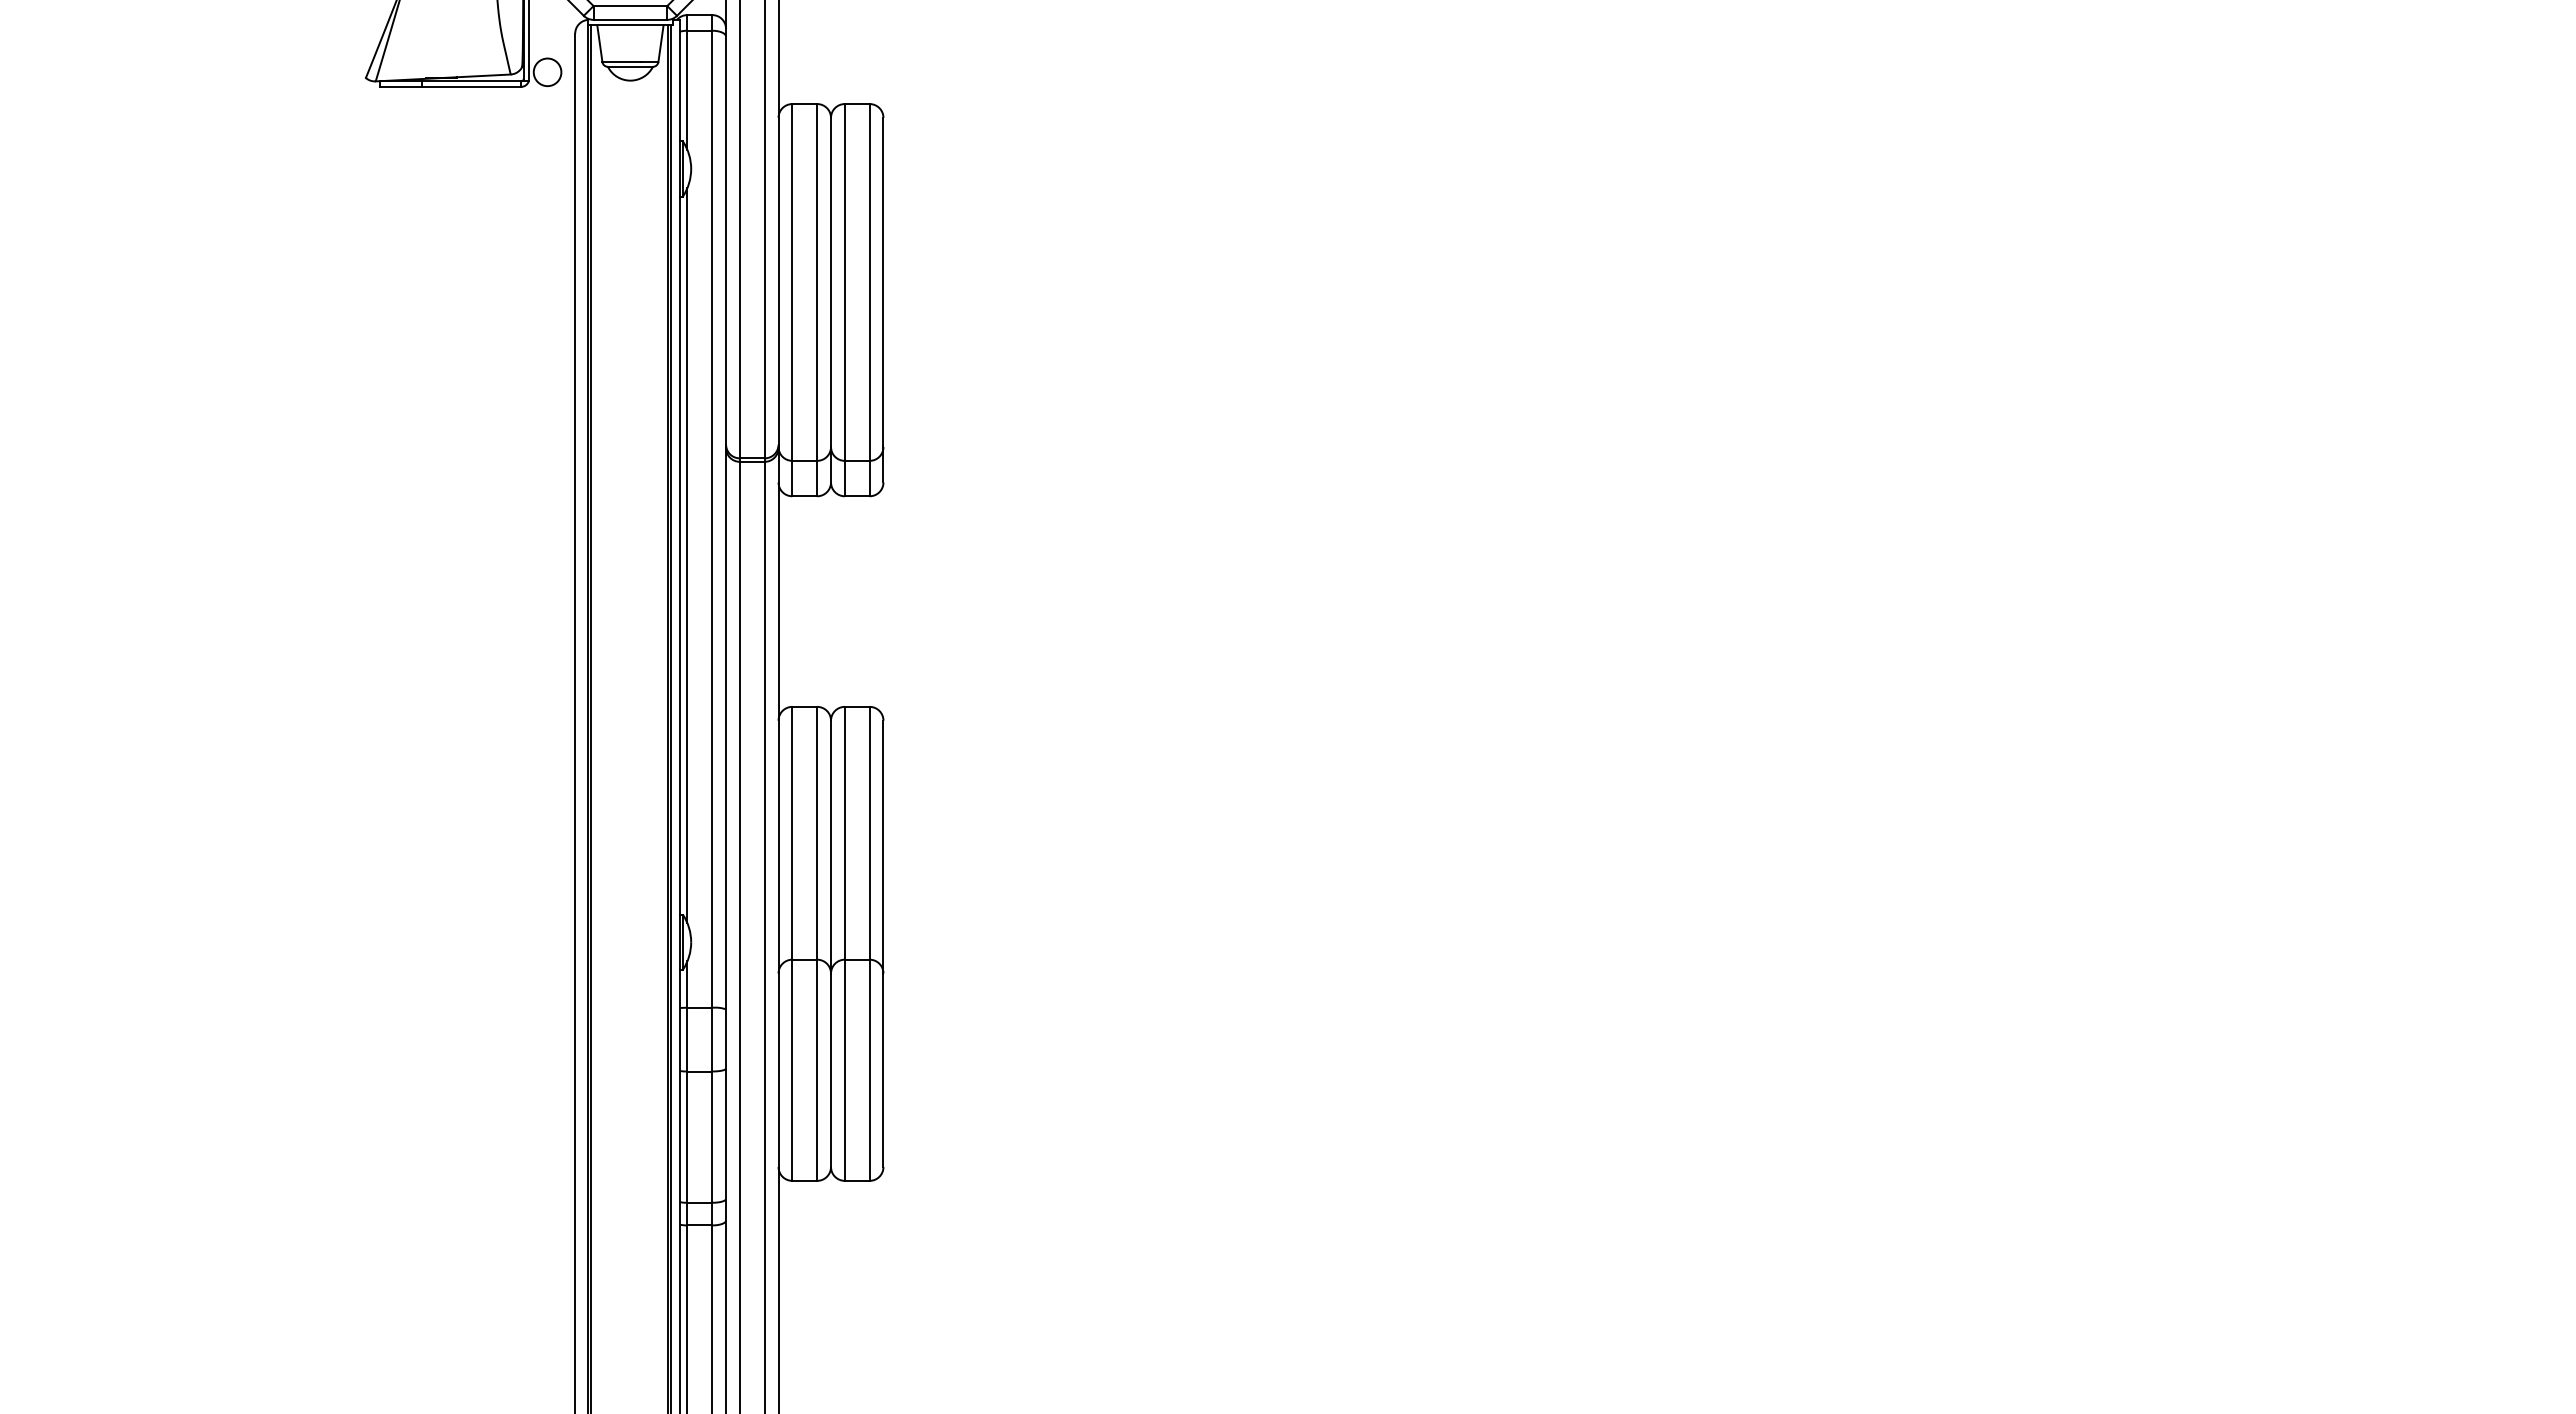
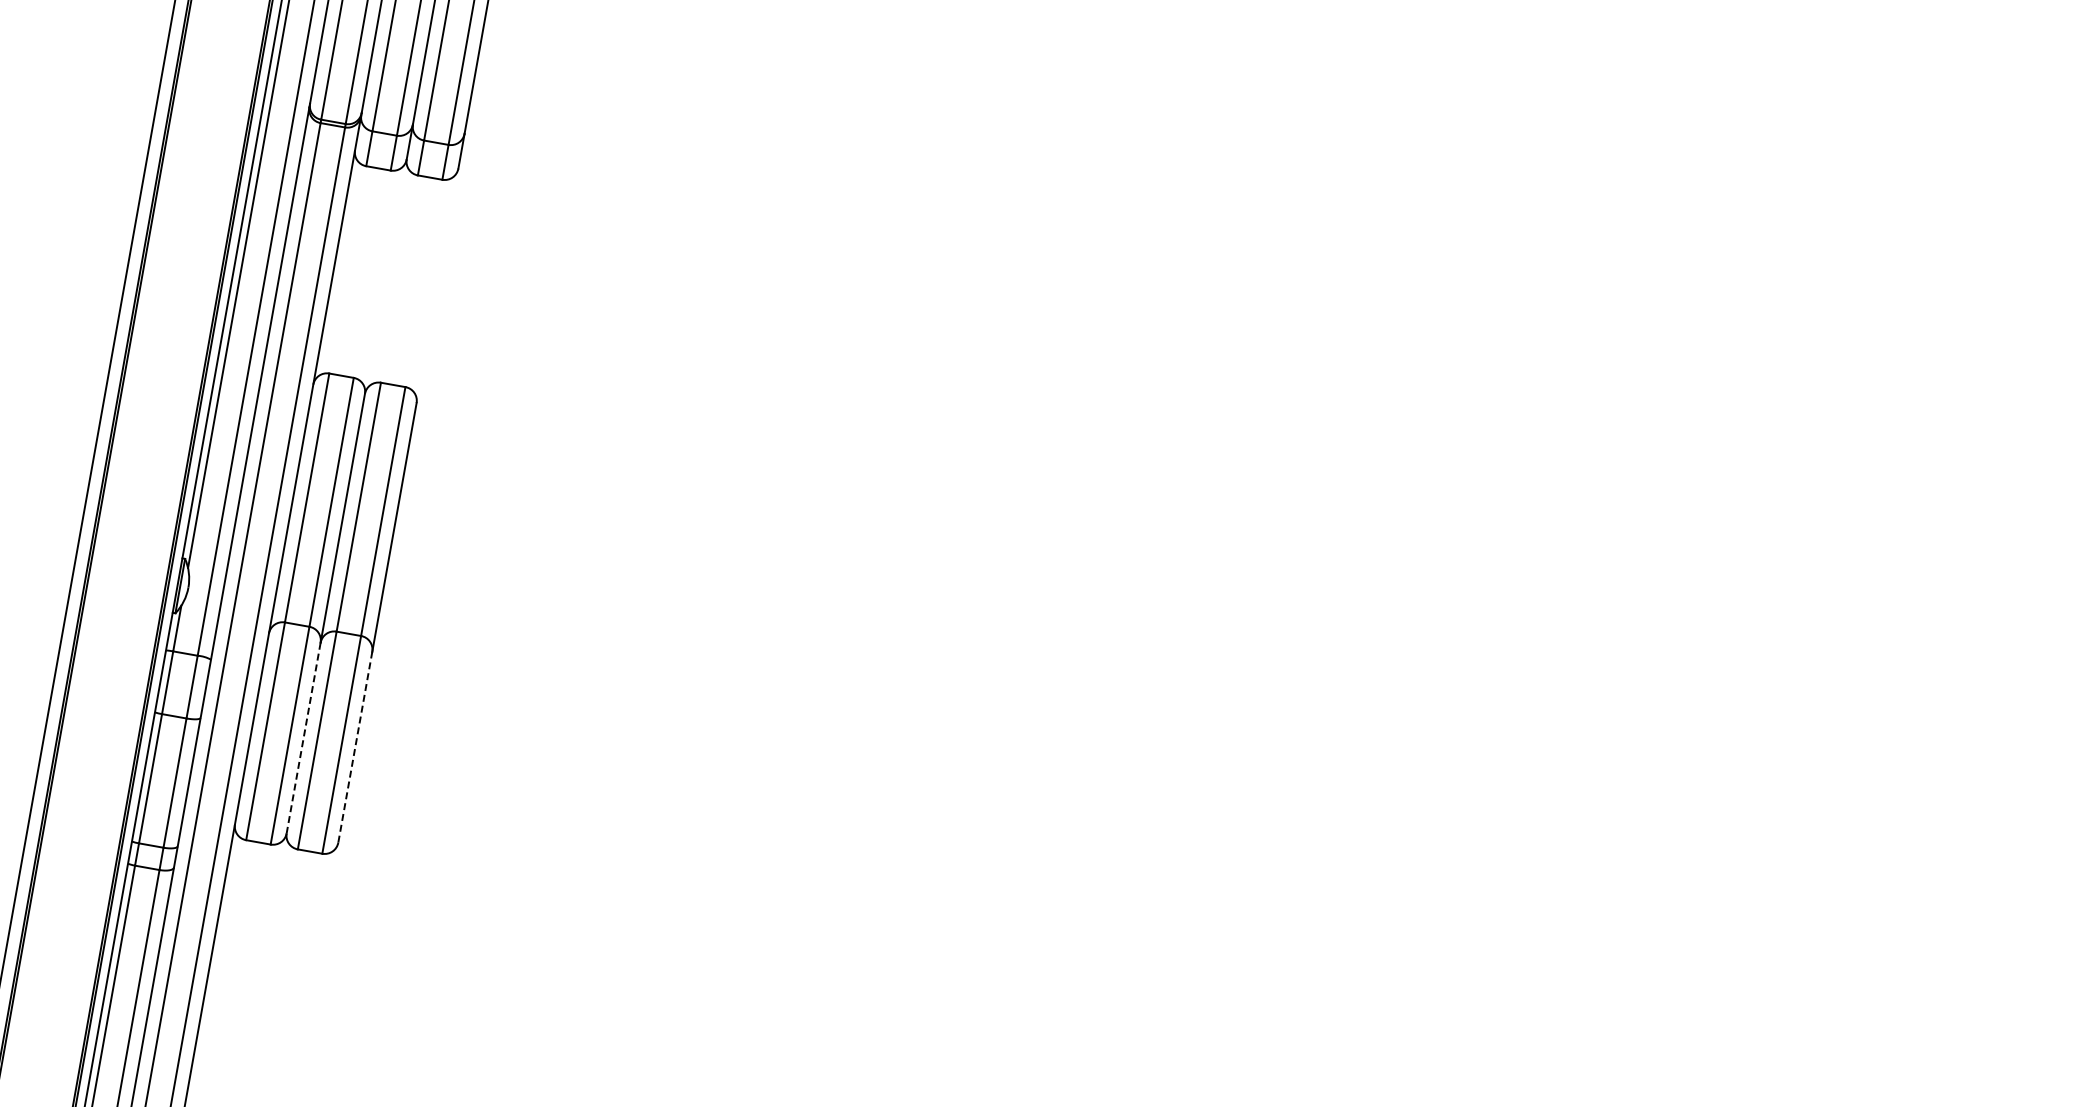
line: (831, 1070) -> (304, 738), solid -> dashed
line: (883, 1070) -> (355, 747), solid -> dashed

